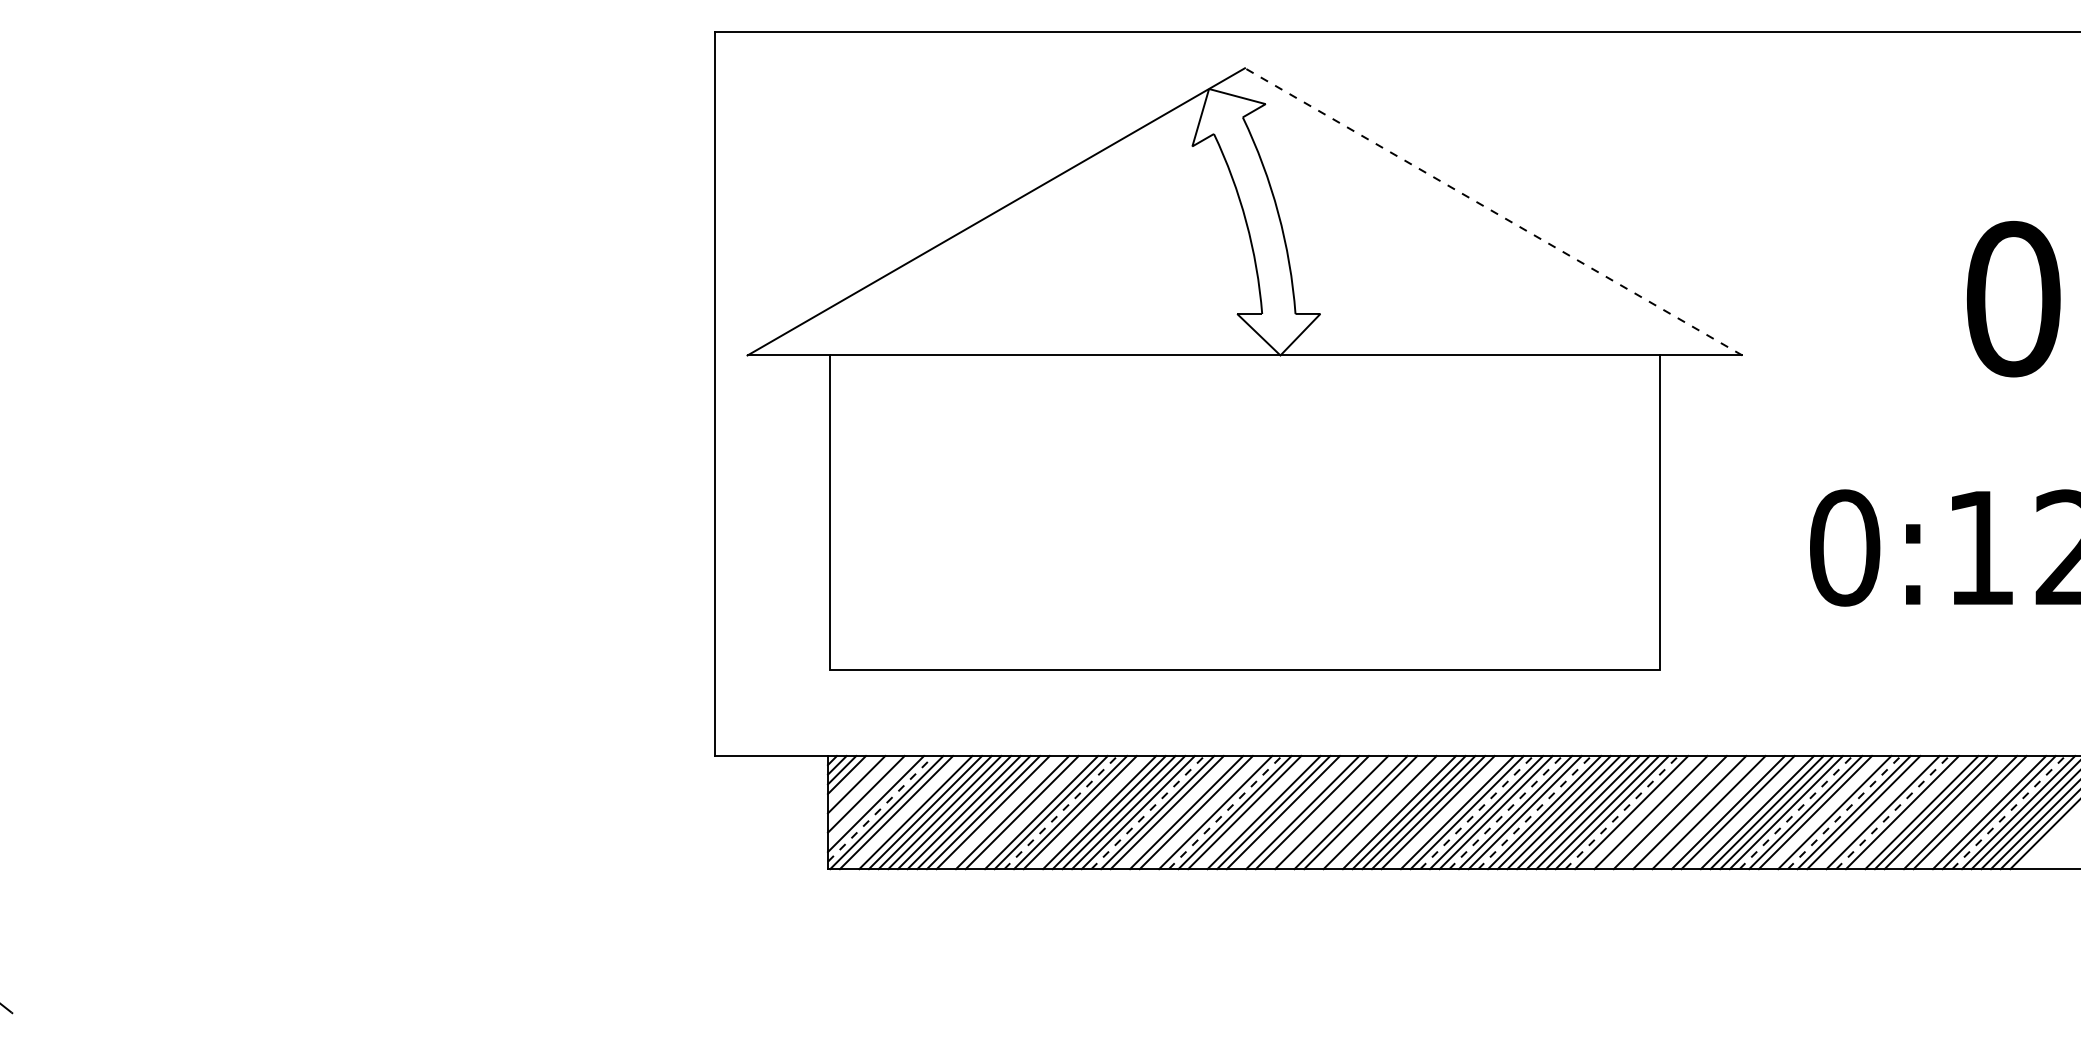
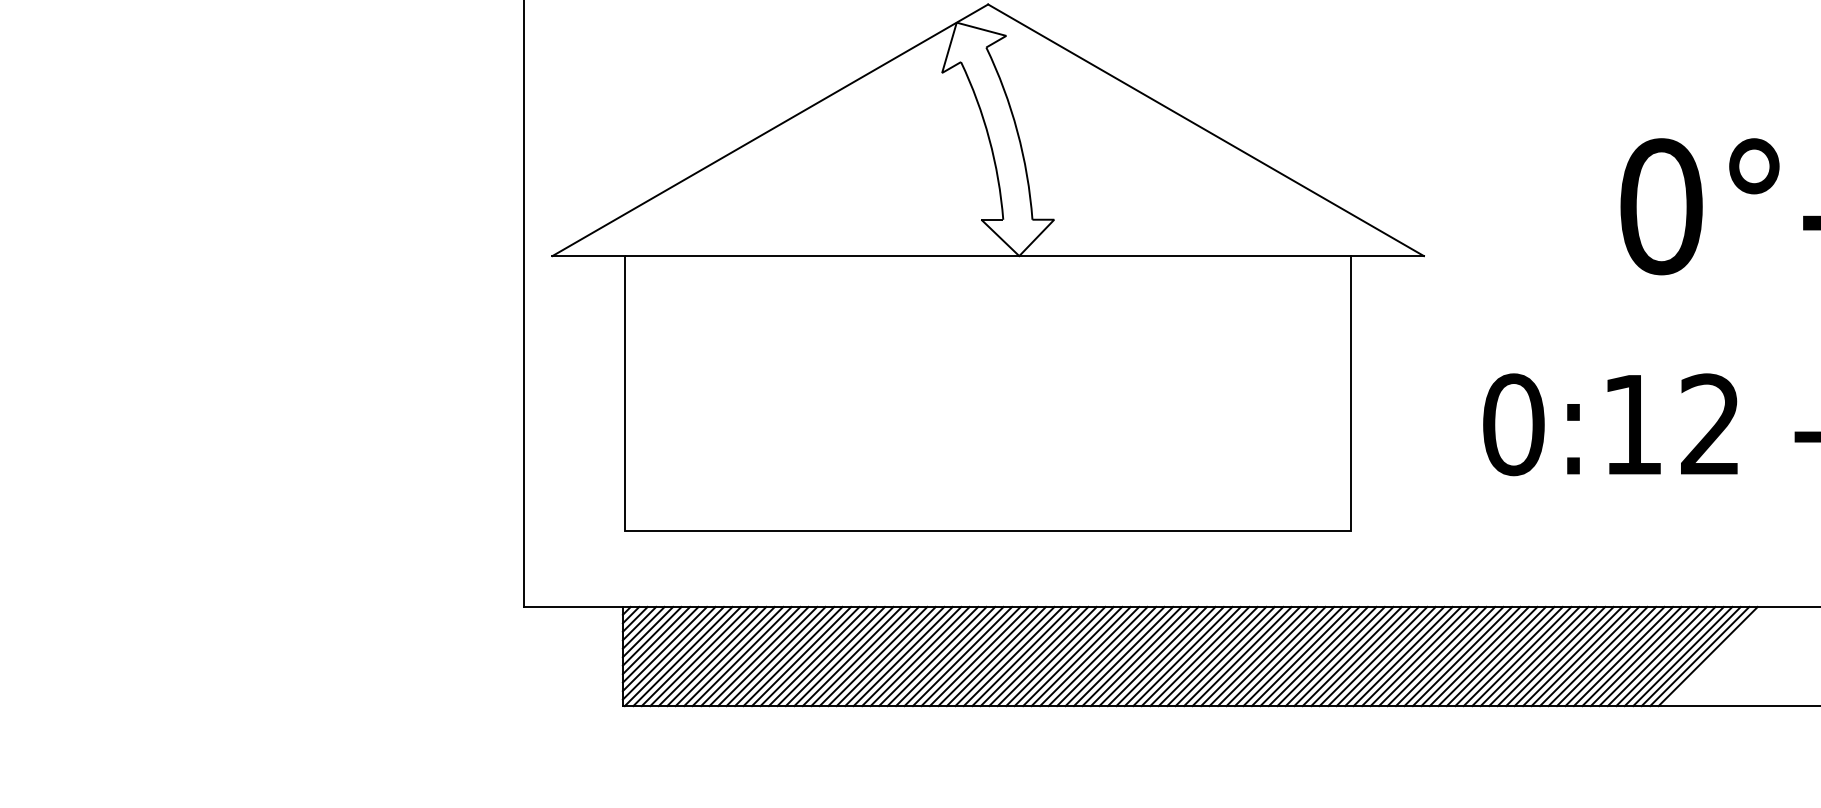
line: (1493, 211) -> (1205, 129), dashed -> solid
line: (851, 779) -> (643, 627), added
line: (860, 789) -> (651, 636), added
line: (870, 799) -> (660, 645), added
line: (880, 808) -> (668, 652), dashed -> solid
line: (905, 812) -> (690, 656), added
line: (1002, 812) -> (775, 656), added
line: (1031, 812) -> (801, 656), added
line: (1061, 812) -> (827, 656), dashed -> solid
line: (1089, 812) -> (851, 656), added
line: (1148, 812) -> (903, 656), dashed -> solid
line: (1176, 812) -> (928, 656), added
line: (1205, 812) -> (953, 656), added
line: (1225, 812) -> (971, 656), dashed -> solid
line: (1253, 812) -> (995, 656), added
line: (1292, 812) -> (1029, 656), added
line: (1321, 812) -> (1055, 656), added
line: (1341, 812) -> (1072, 656), added
line: (1370, 812) -> (1098, 656), added
line: (1389, 812) -> (1114, 656), added
line: (1447, 812) -> (1165, 656), added
line: (1477, 812) -> (1191, 656), dashed -> solid
line: (1506, 812) -> (1217, 656), dashed -> solid
line: (1535, 812) -> (1242, 656), dashed -> solid
line: (1622, 812) -> (1318, 656), dashed -> solid
line: (1640, 812) -> (1334, 656), added
line: (1660, 812) -> (1352, 656), added
line: (1679, 812) -> (1368, 656), added
line: (1698, 812) -> (1385, 656), added
line: (1718, 812) -> (1402, 656), added
line: (1747, 812) -> (1428, 656), added
line: (1796, 812) -> (1471, 656), dashed -> solid
line: (1824, 812) -> (1495, 656), added
line: (1844, 812) -> (1513, 656), dashed -> solid
line: (1873, 812) -> (1538, 656), added
line: (1893, 812) -> (1556, 656), dashed -> solid
line: (1911, 812) -> (1572, 656), added
line: (1950, 812) -> (1606, 656), added
line: (1979, 812) -> (1631, 656), added
line: (2009, 812) -> (1657, 656), dashed -> solid

